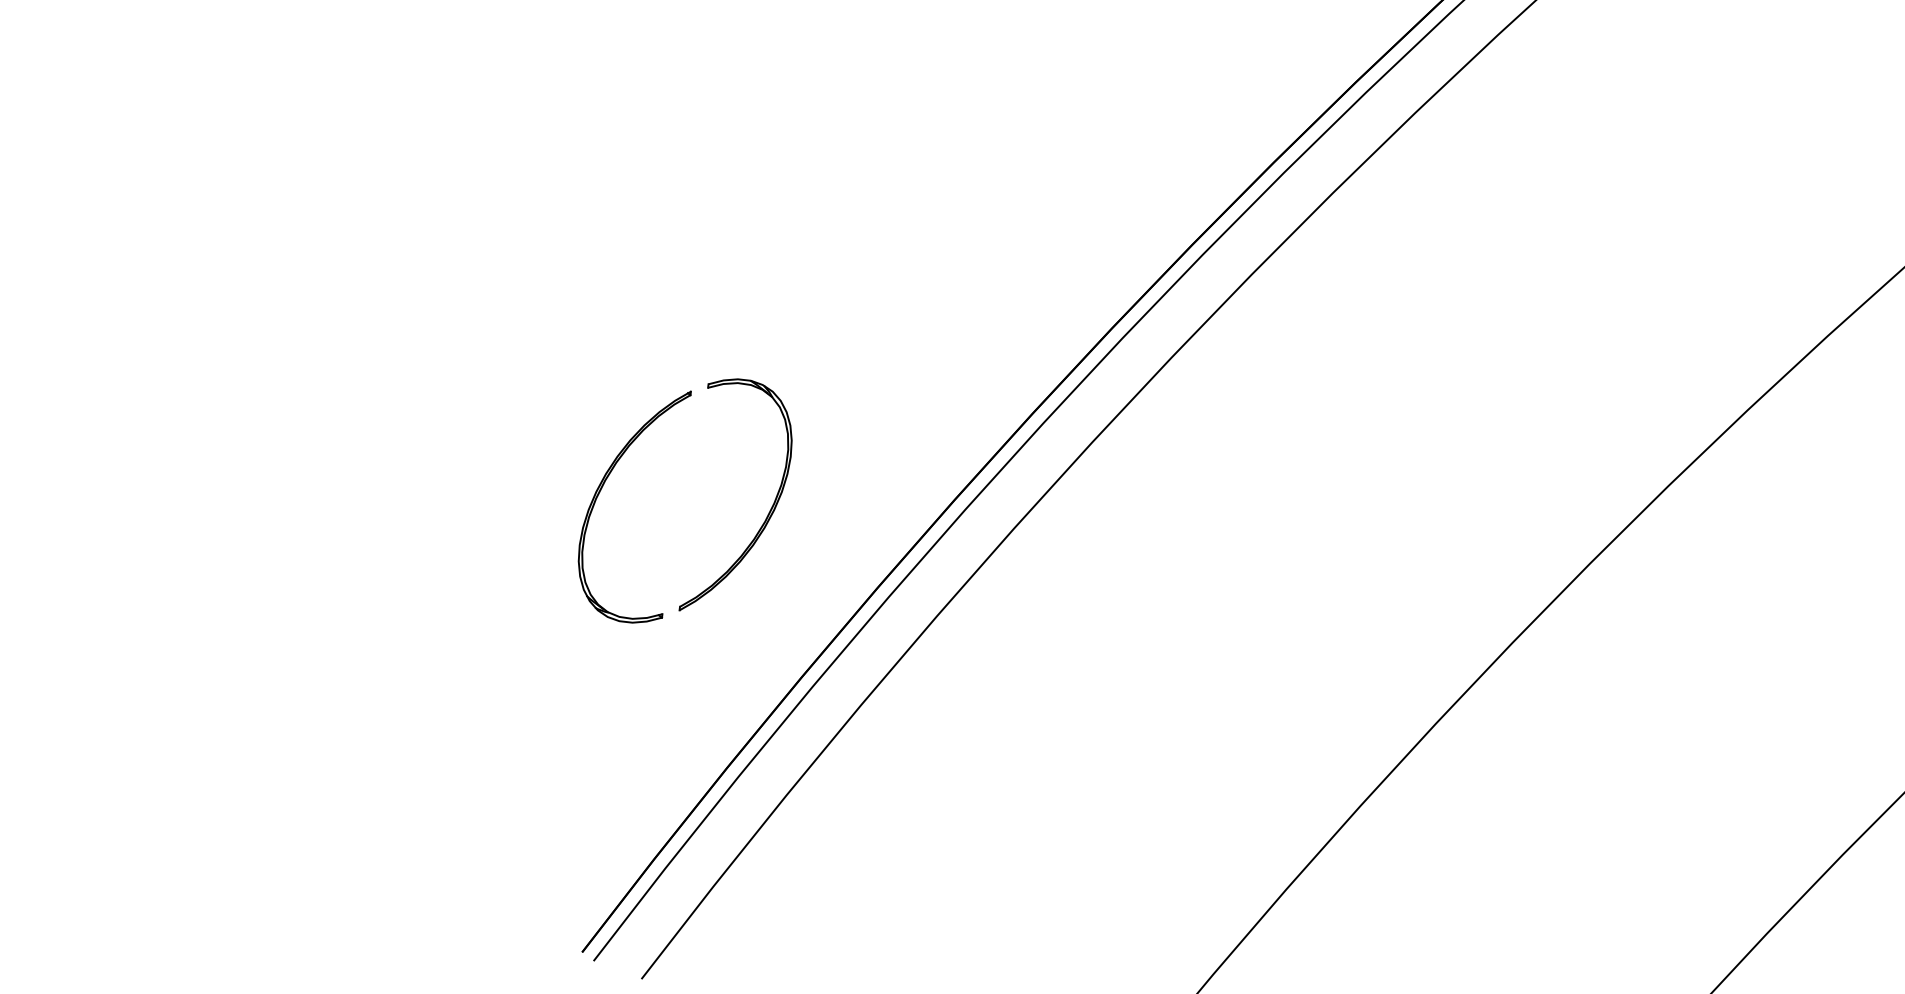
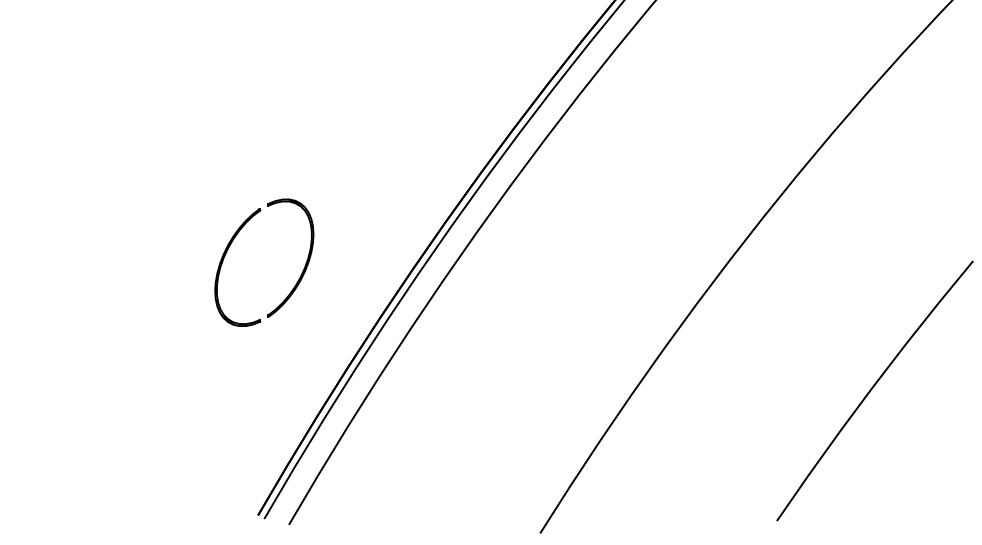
part: (621, 459) -> (230, 246), moved

